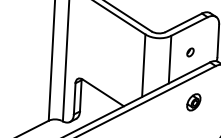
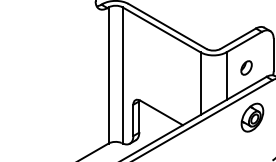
part: (190, 52) -> (246, 67), size x1.67
part: (193, 102) -> (252, 117), size x1.67

